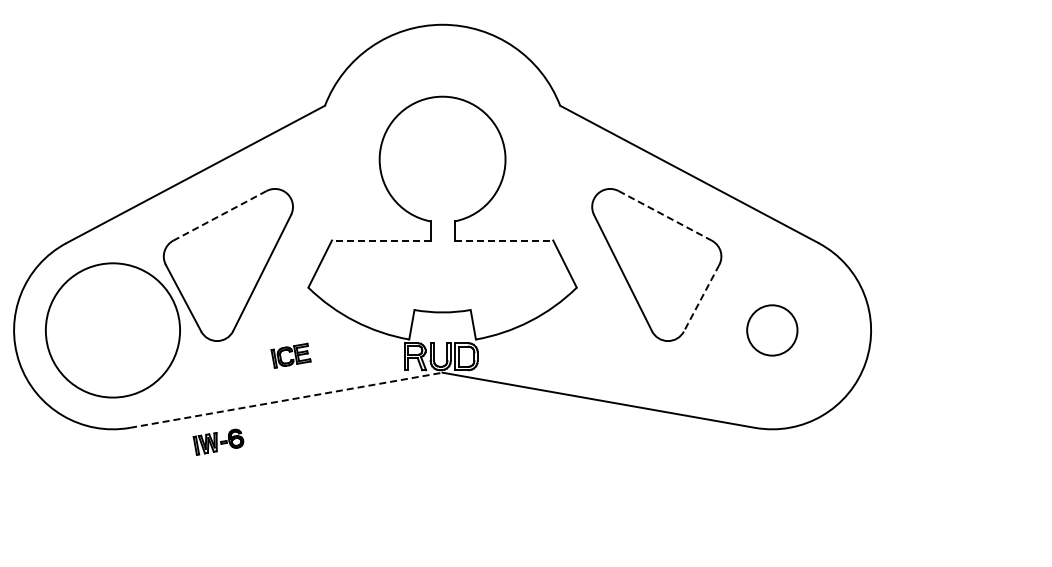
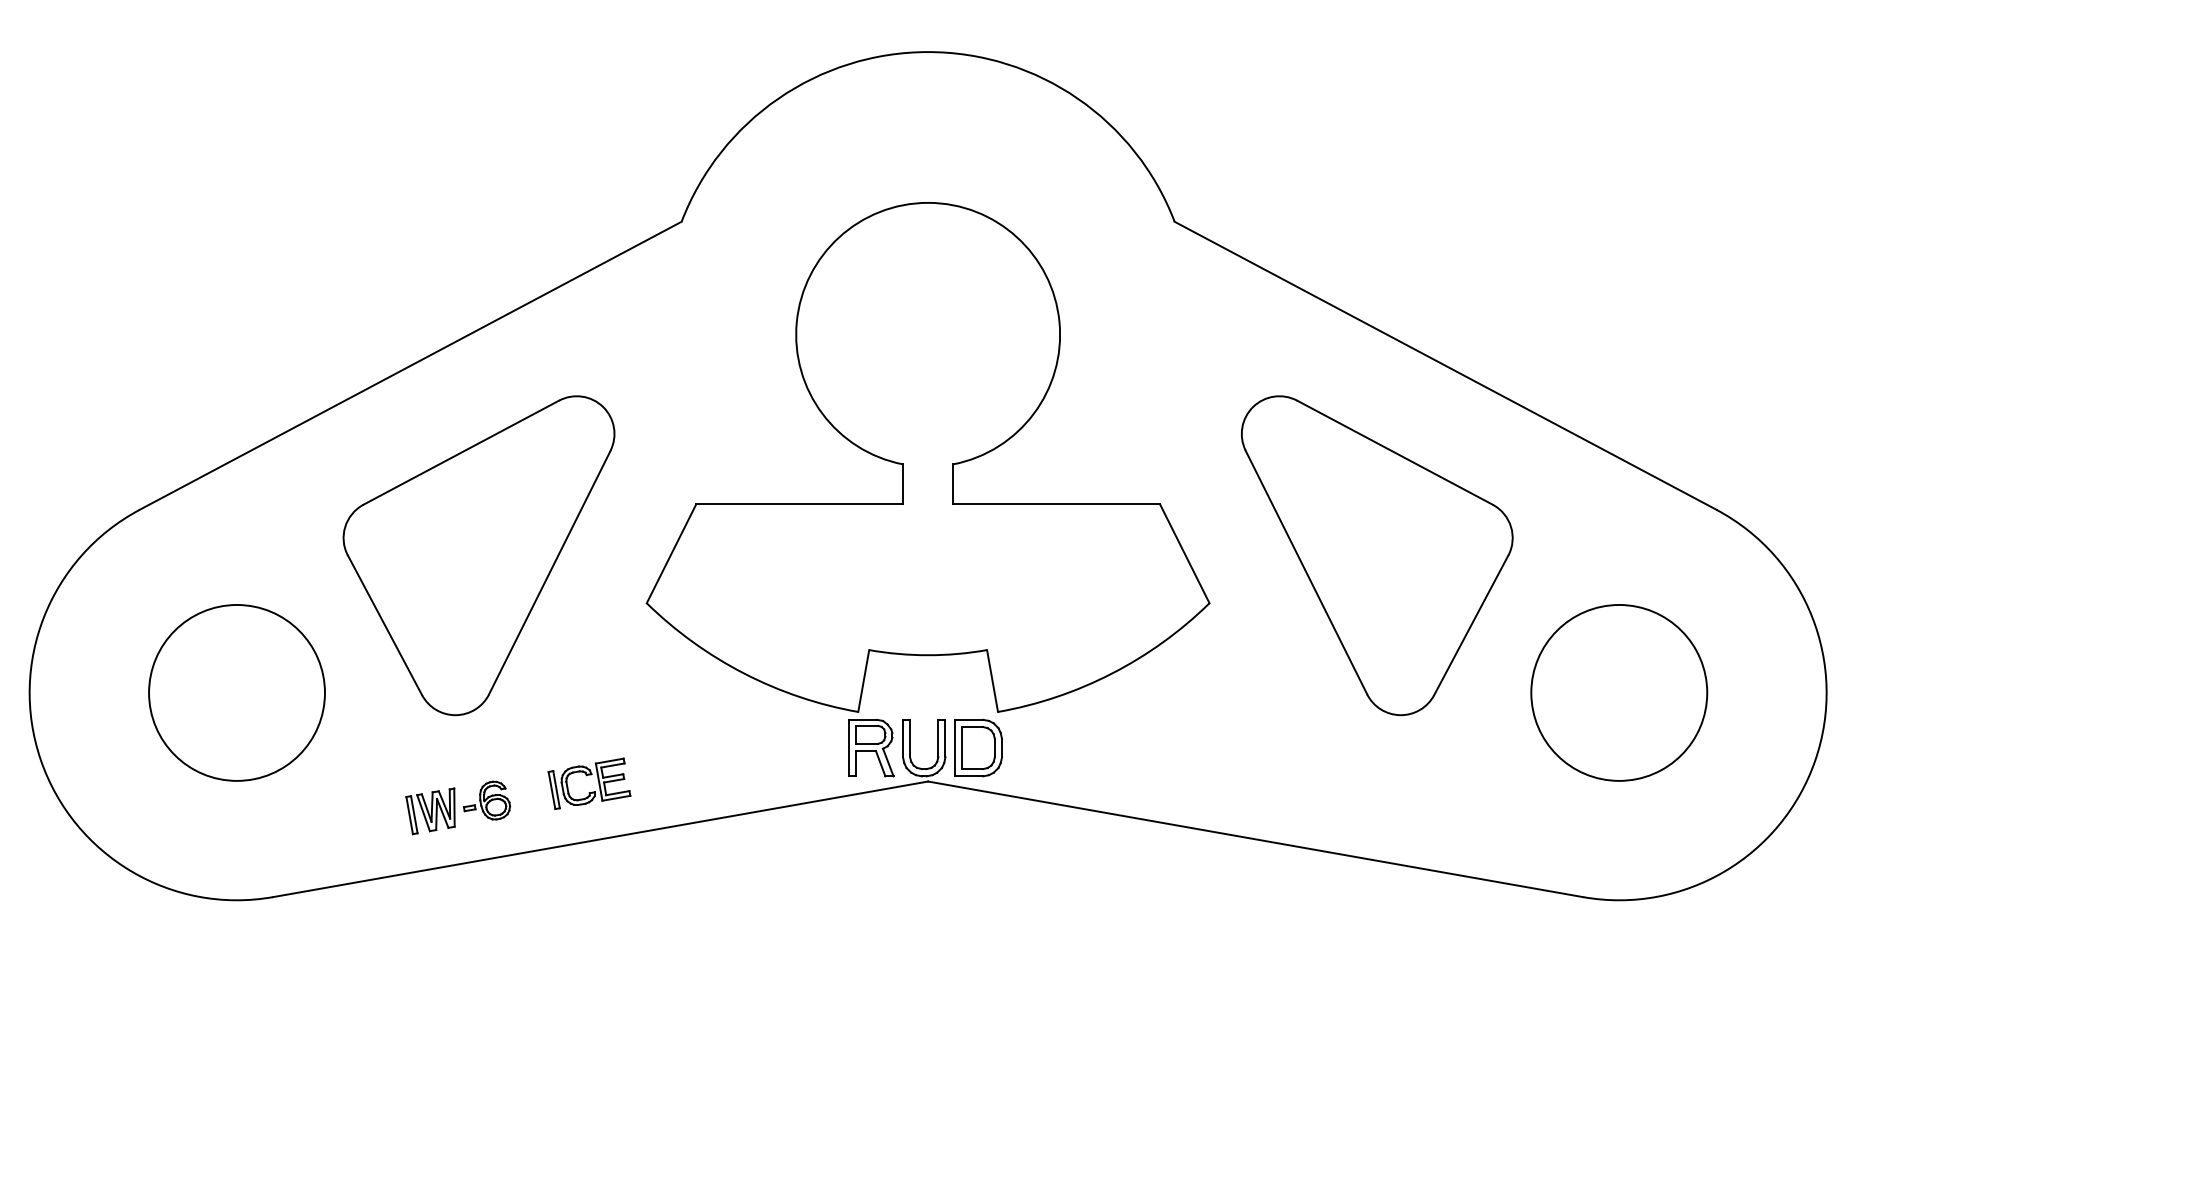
line: (219, 215) -> (460, 451), dashed -> solid
line: (665, 215) -> (1395, 451), dashed -> solid
line: (380, 240) -> (797, 504), dashed -> solid
line: (504, 240) -> (1057, 504), dashed -> solid
line: (701, 298) -> (1470, 625), dashed -> solid
circle: (112, 330) -> (236, 693), size x0.62
circle: (772, 330) -> (1619, 693), size x1.67
part: (290, 355) -> (588, 783), moved
line: (286, 400) -> (600, 839), dashed -> solid
part: (218, 441) -> (458, 806), moved

